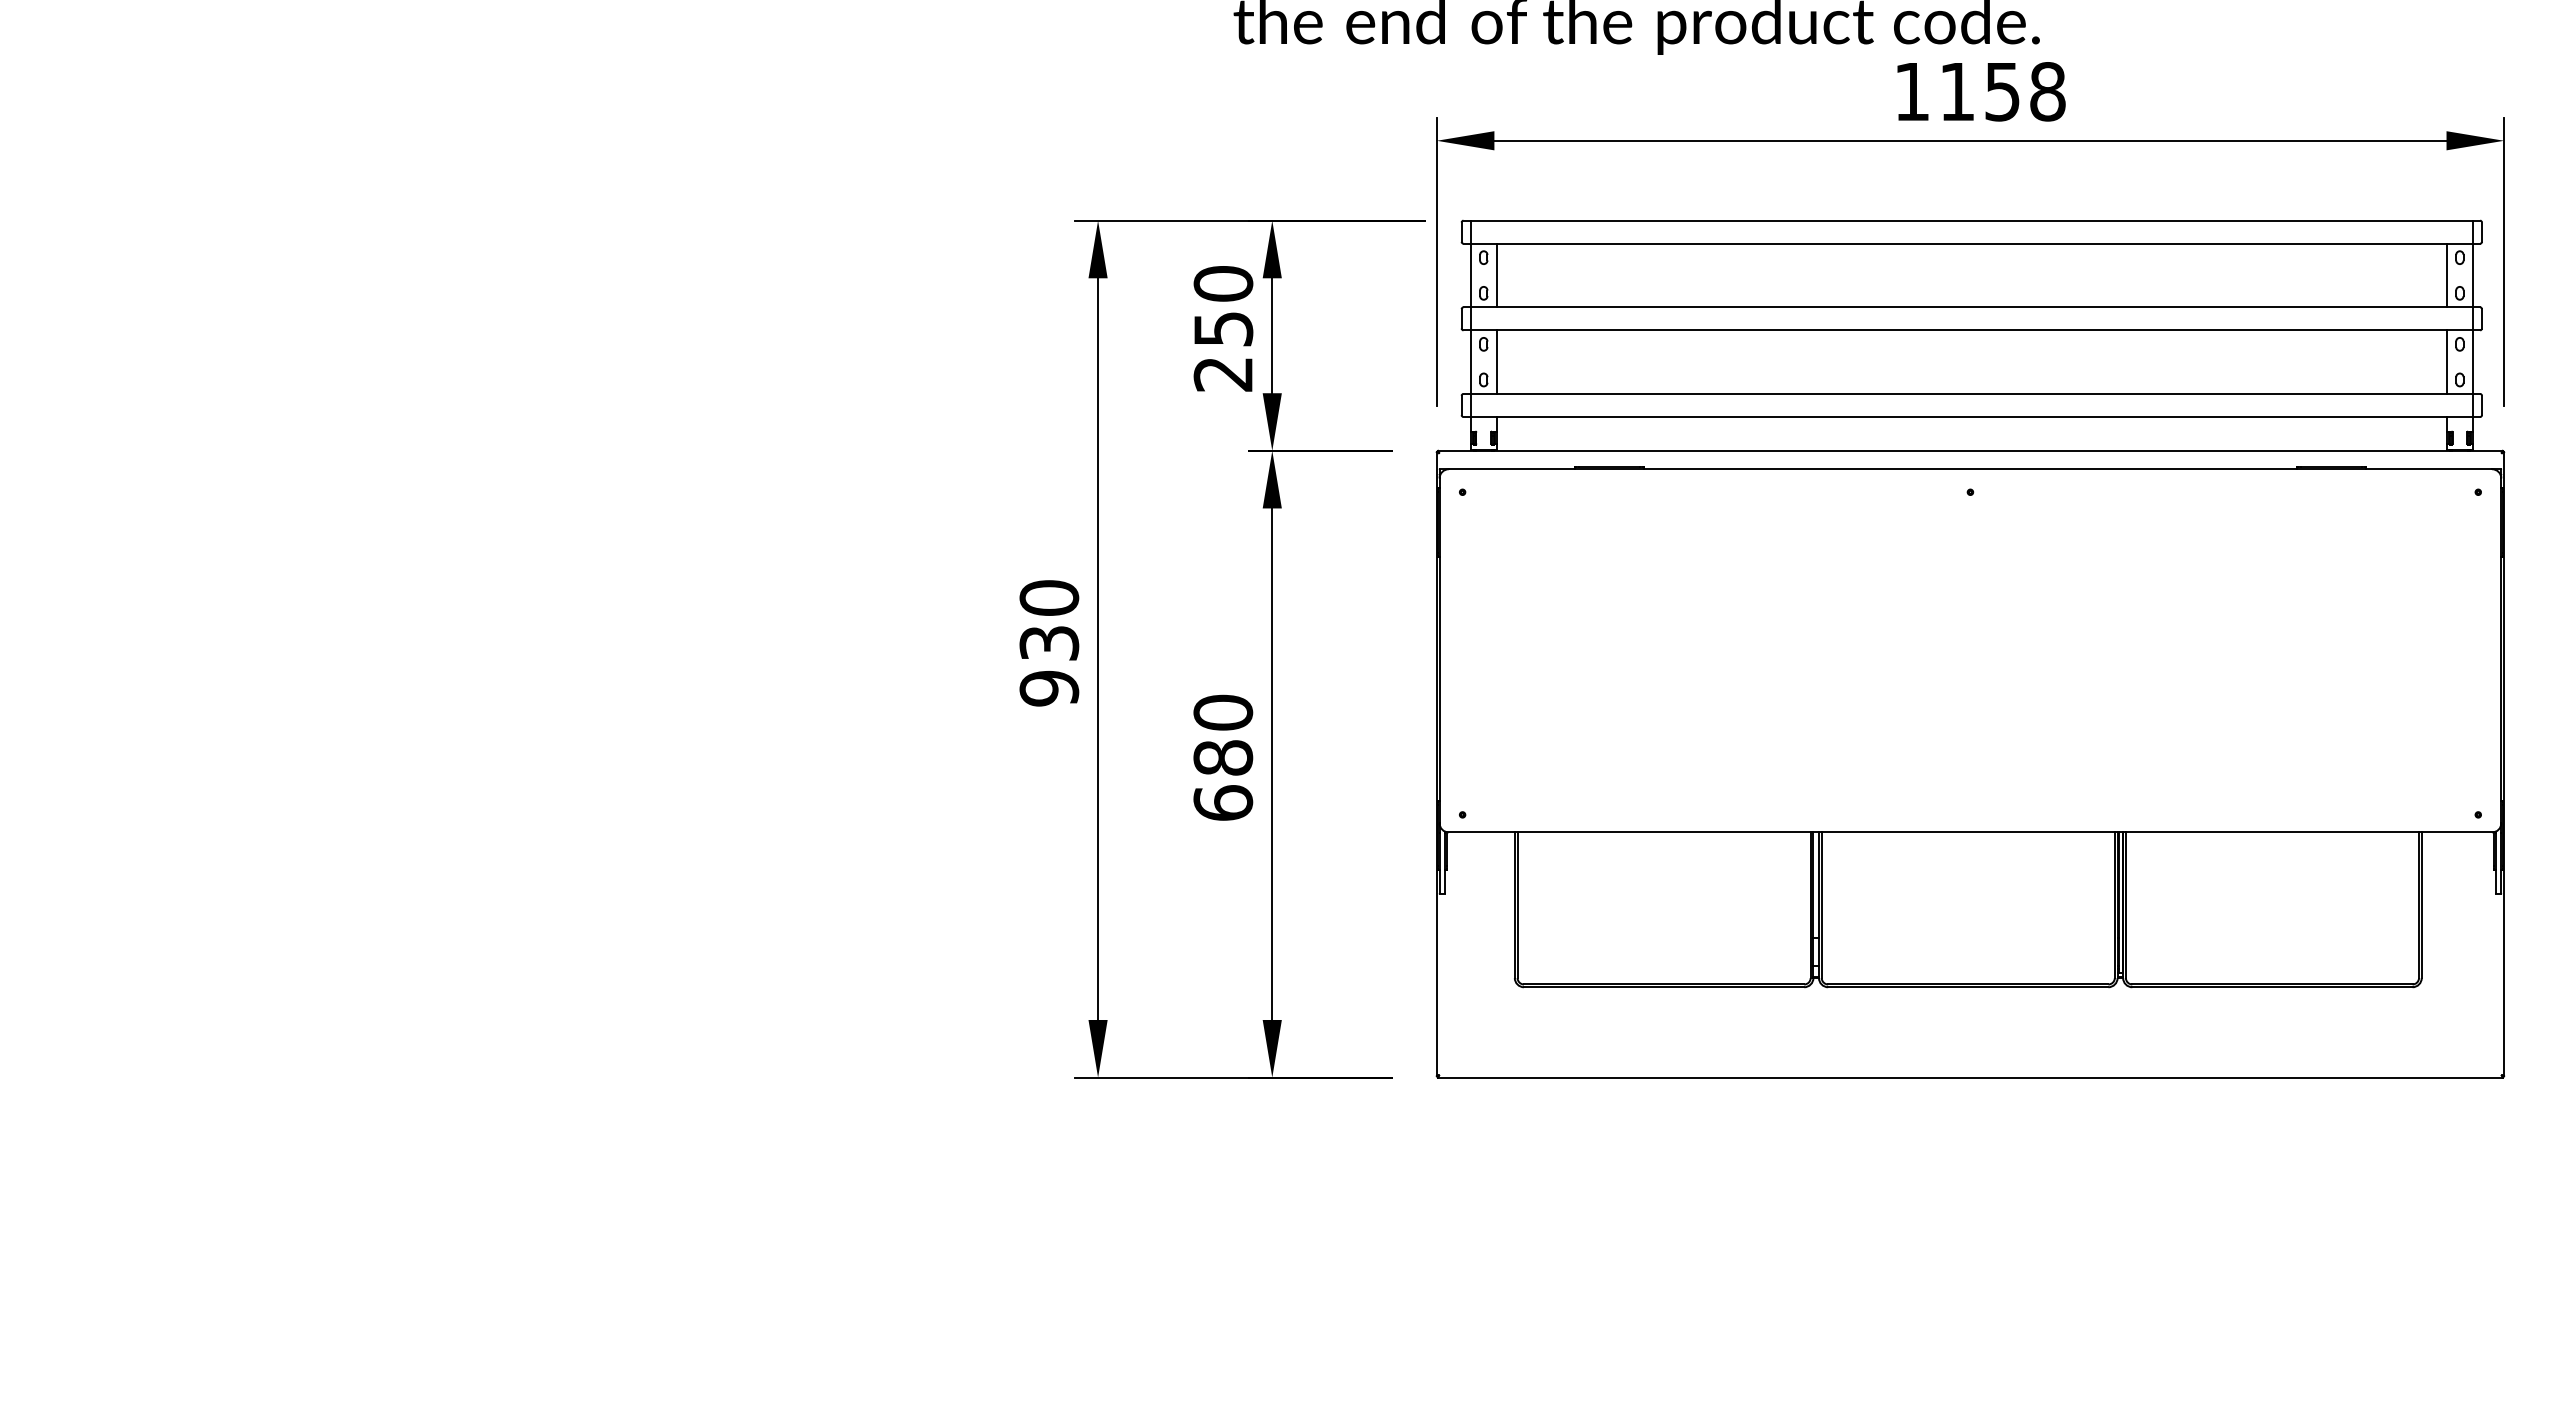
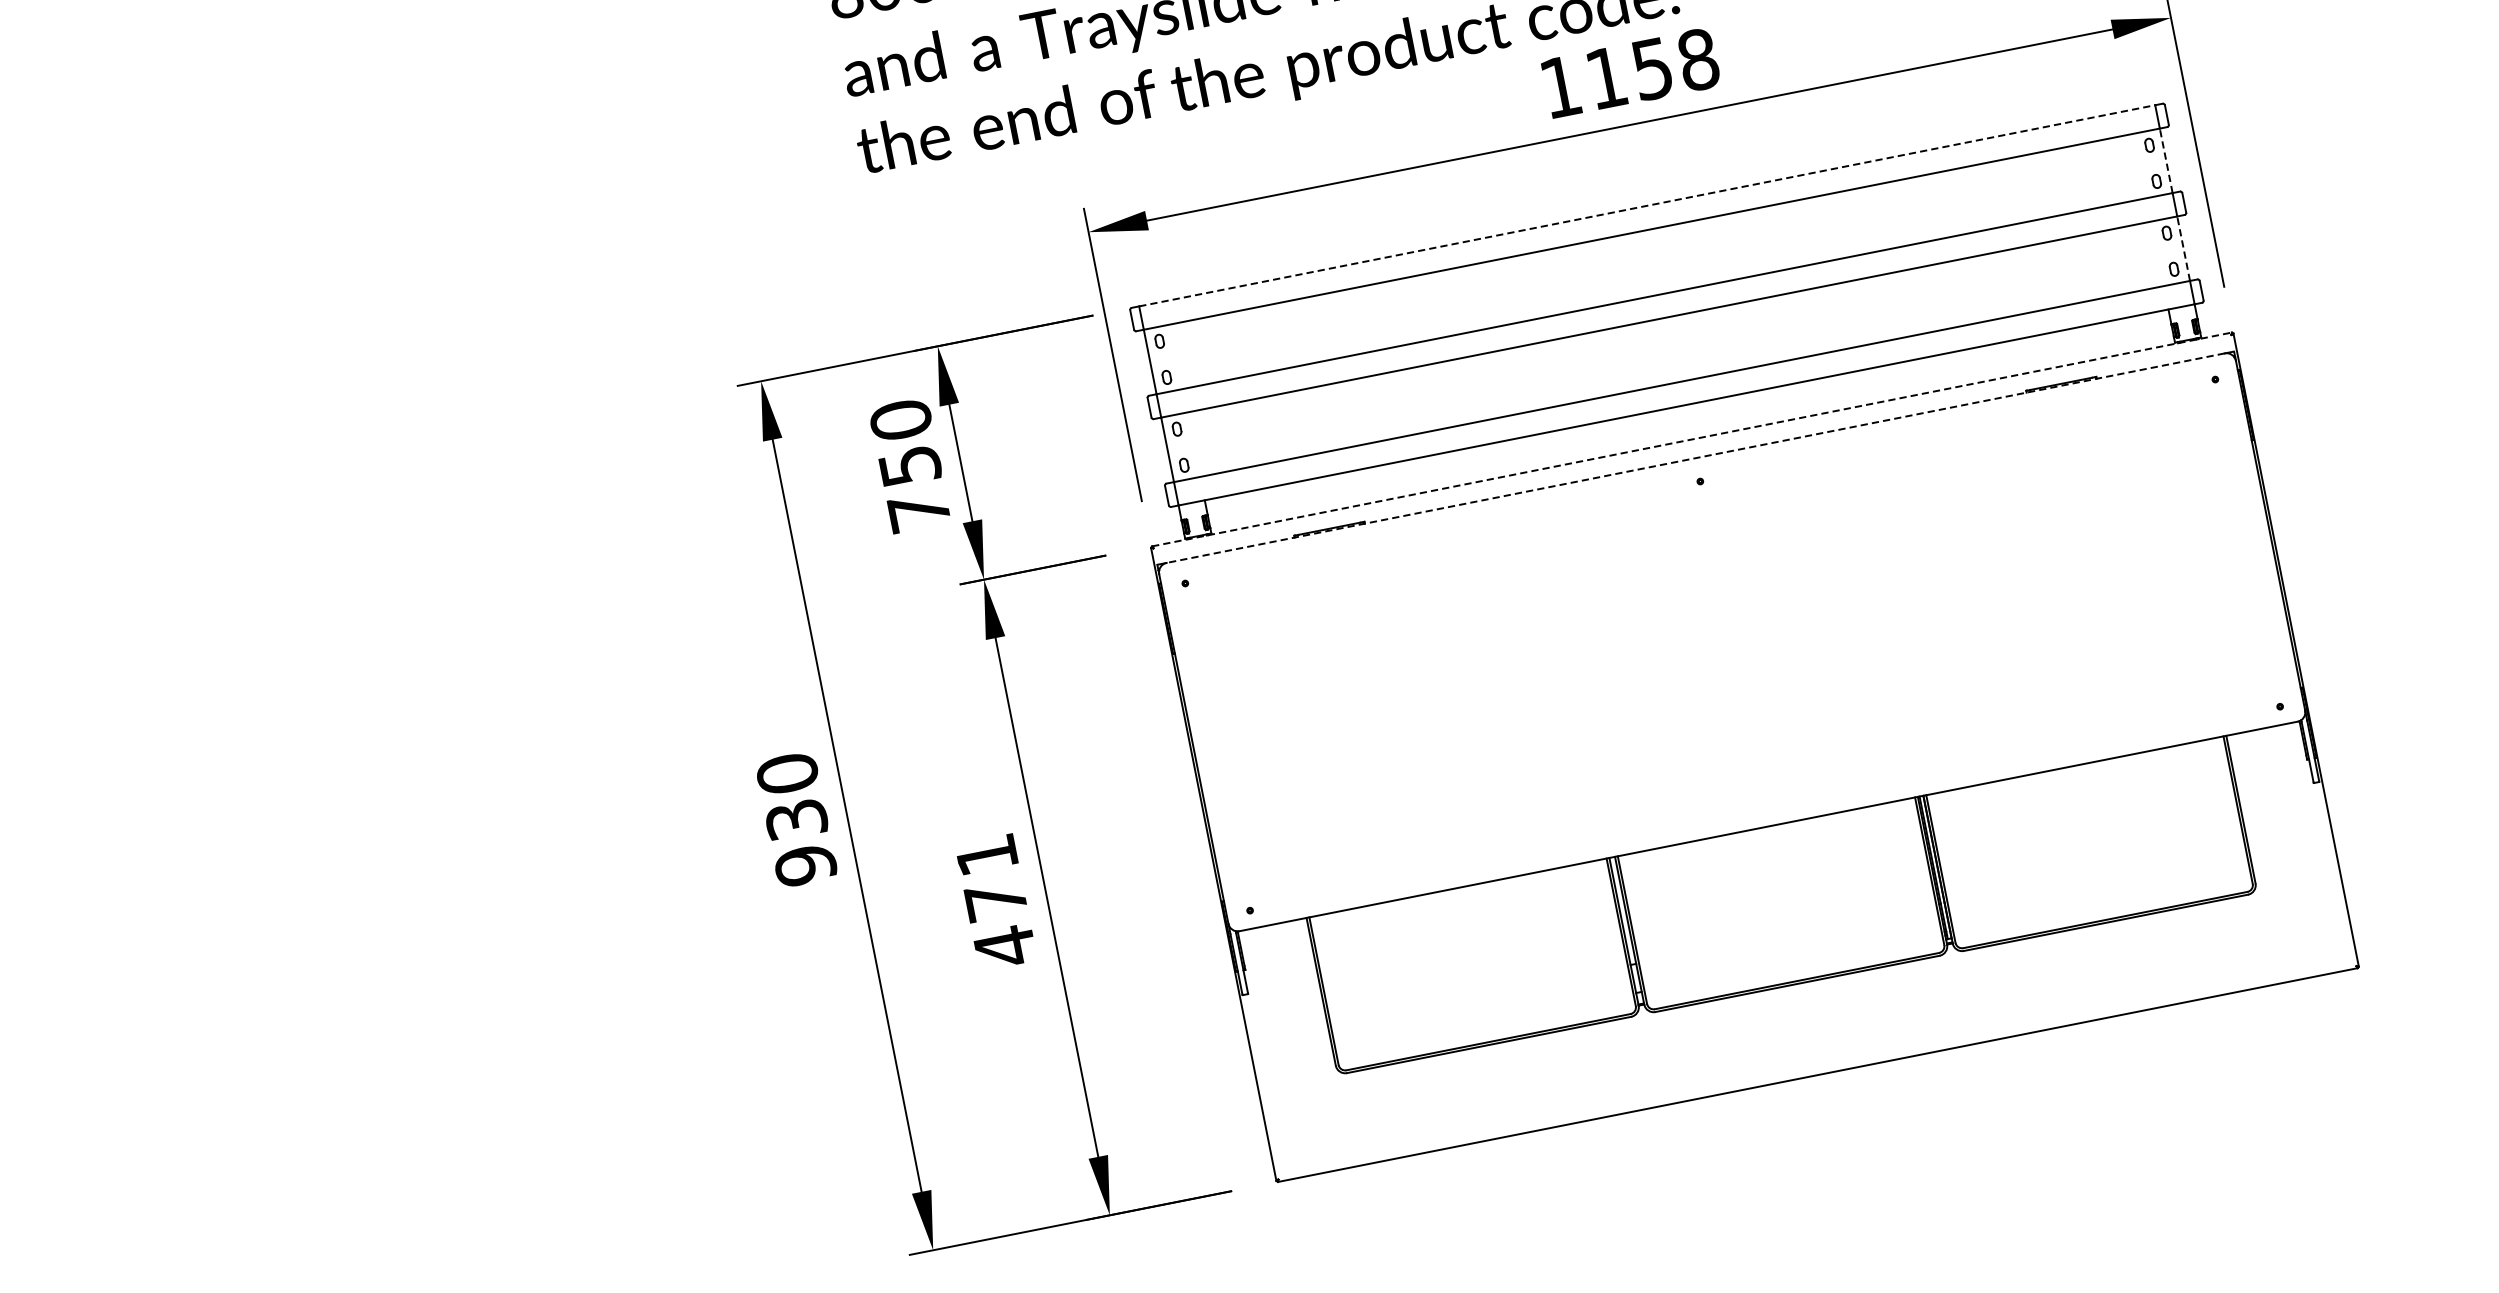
line: (1971, 220) -> (1646, 205), solid -> dashed
line: (1496, 275) -> (1176, 356), removed
line: (2446, 275) -> (2139, 166), removed
line: (2472, 275) -> (2165, 160), solid -> dashed
line: (1496, 361) -> (1193, 444), removed
line: (2446, 361) -> (2156, 253), removed
line: (2472, 362) -> (2183, 249), solid -> dashed
text: (1222, 374) -> (918, 512), 250 -> 750
line: (1970, 450) -> (1692, 439), solid -> dashed
line: (1970, 469) -> (1695, 458), solid -> dashed
text: (1223, 758) -> (996, 901), 680 -> 471

